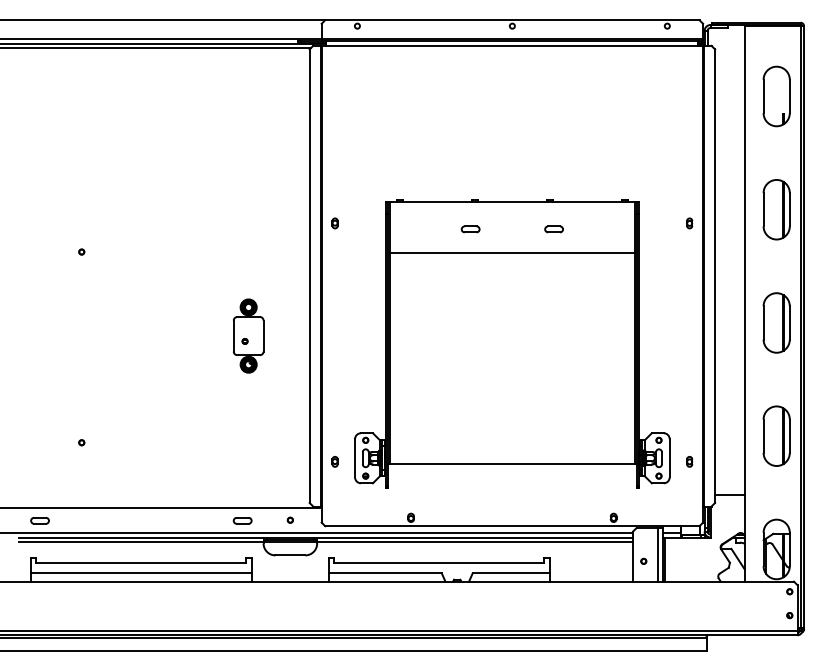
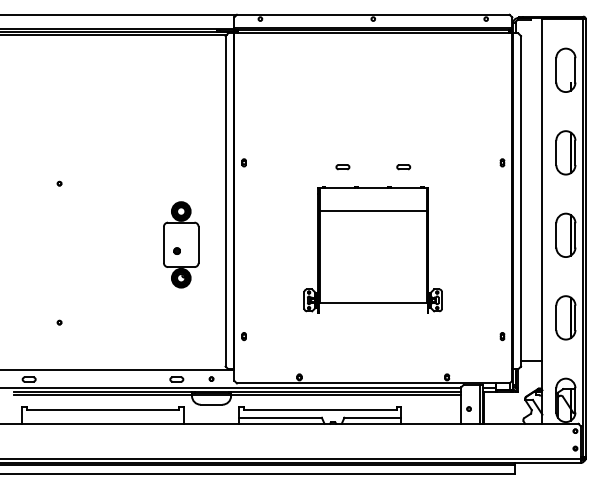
part: (247, 335) -> (180, 244), size x1.6
part: (511, 342) -> (372, 249), size x0.6
line: (140, 572) -> (102, 417), removed

